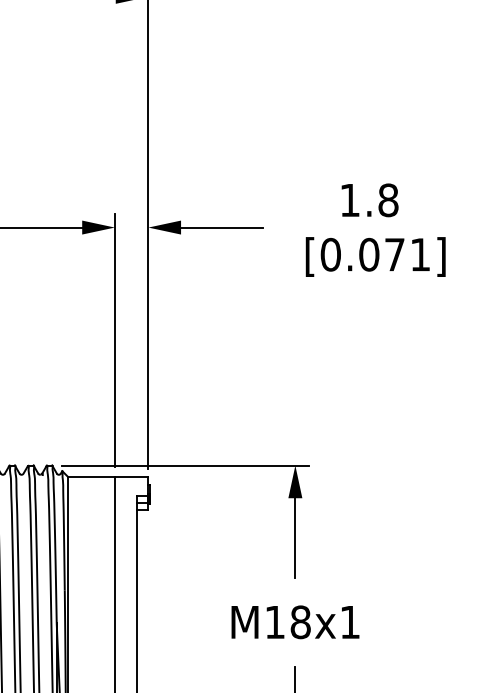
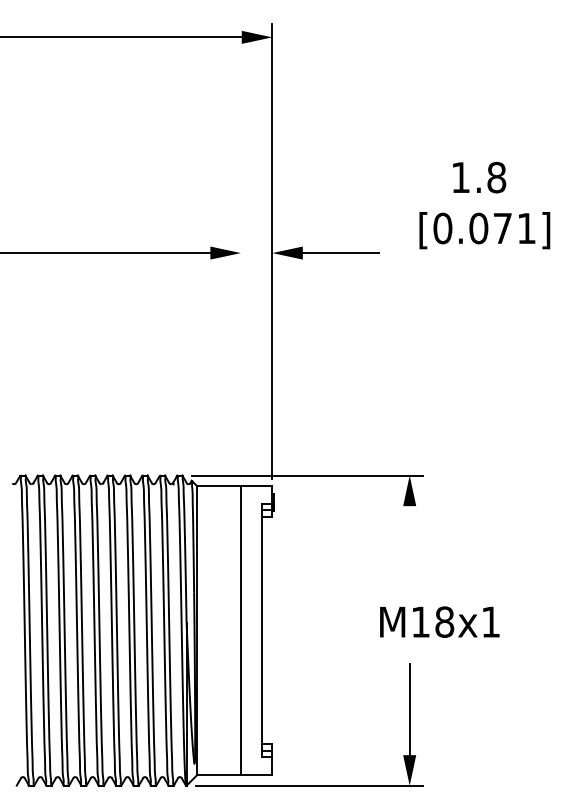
text: (375, 230) -> (484, 205), moved
line: (114, 340) -> (240, 358), removed
line: (295, 538) -> (409, 543), removed
text: (295, 621) -> (439, 621), moved

